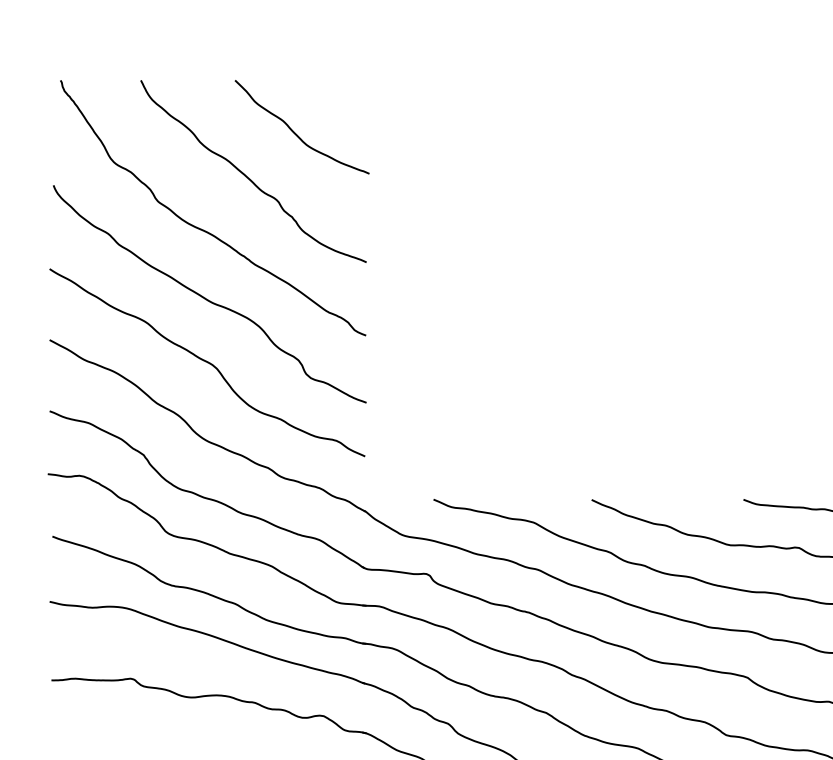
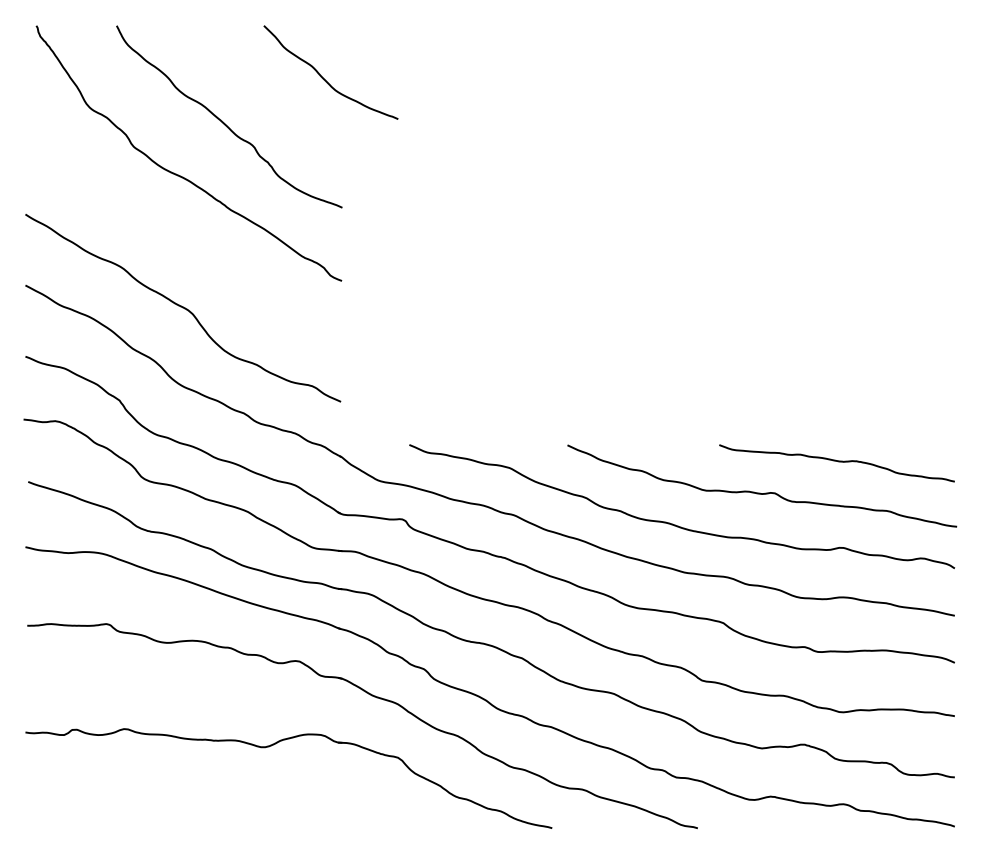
curve: (295, 133) -> (324, 78), moved
curve: (206, 298) -> (182, 243), removed

